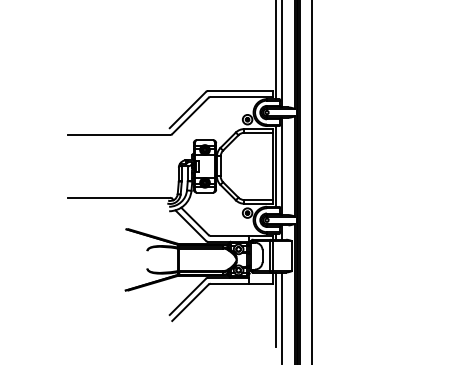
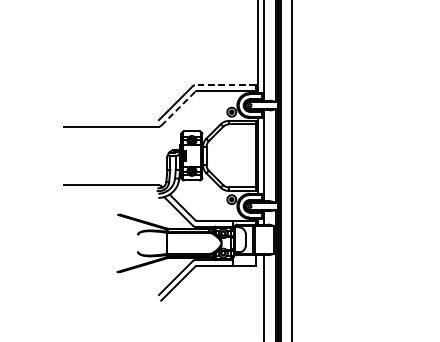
line: (240, 90) -> (225, 84), solid -> dashed
line: (190, 115) -> (178, 108), solid -> dashed
line: (276, 309) -> (258, 289), removed

